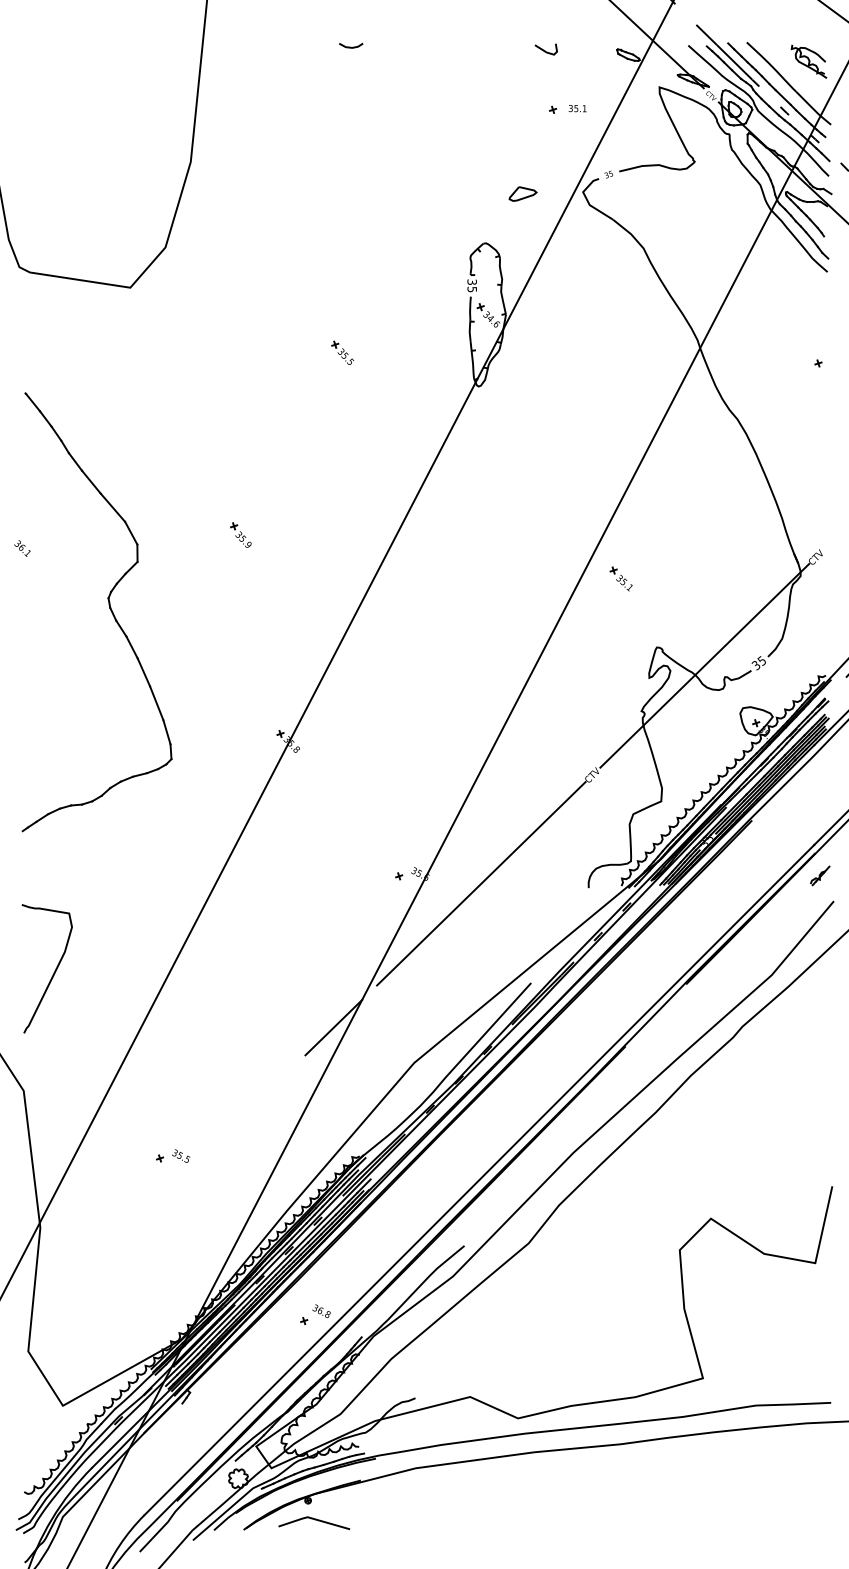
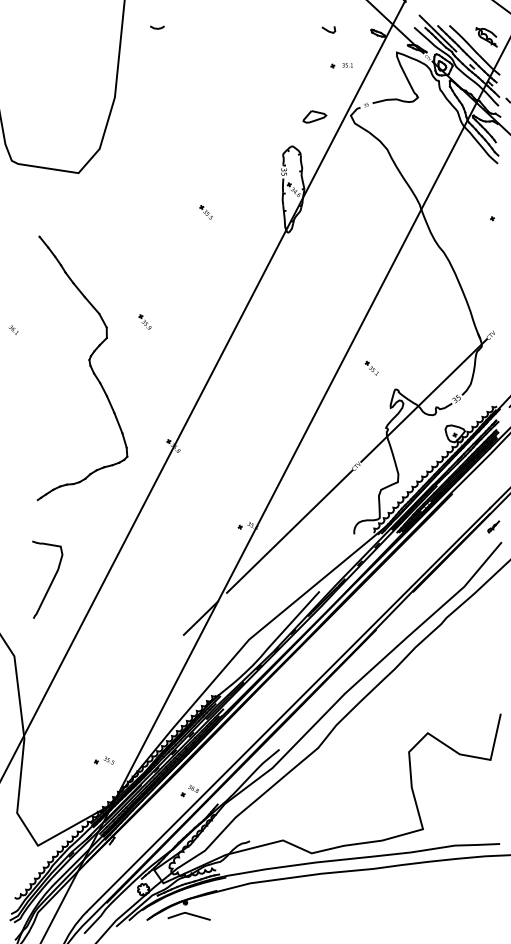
curve: (351, 45) -> (157, 27), moved
part: (522, 193) -> (314, 116), size x1.4
part: (620, 577) -> (371, 367), moved
part: (108, 609) -> (89, 366), moved
curve: (53, 969) -> (51, 580), moved
part: (173, 1156) -> (104, 760), moved

